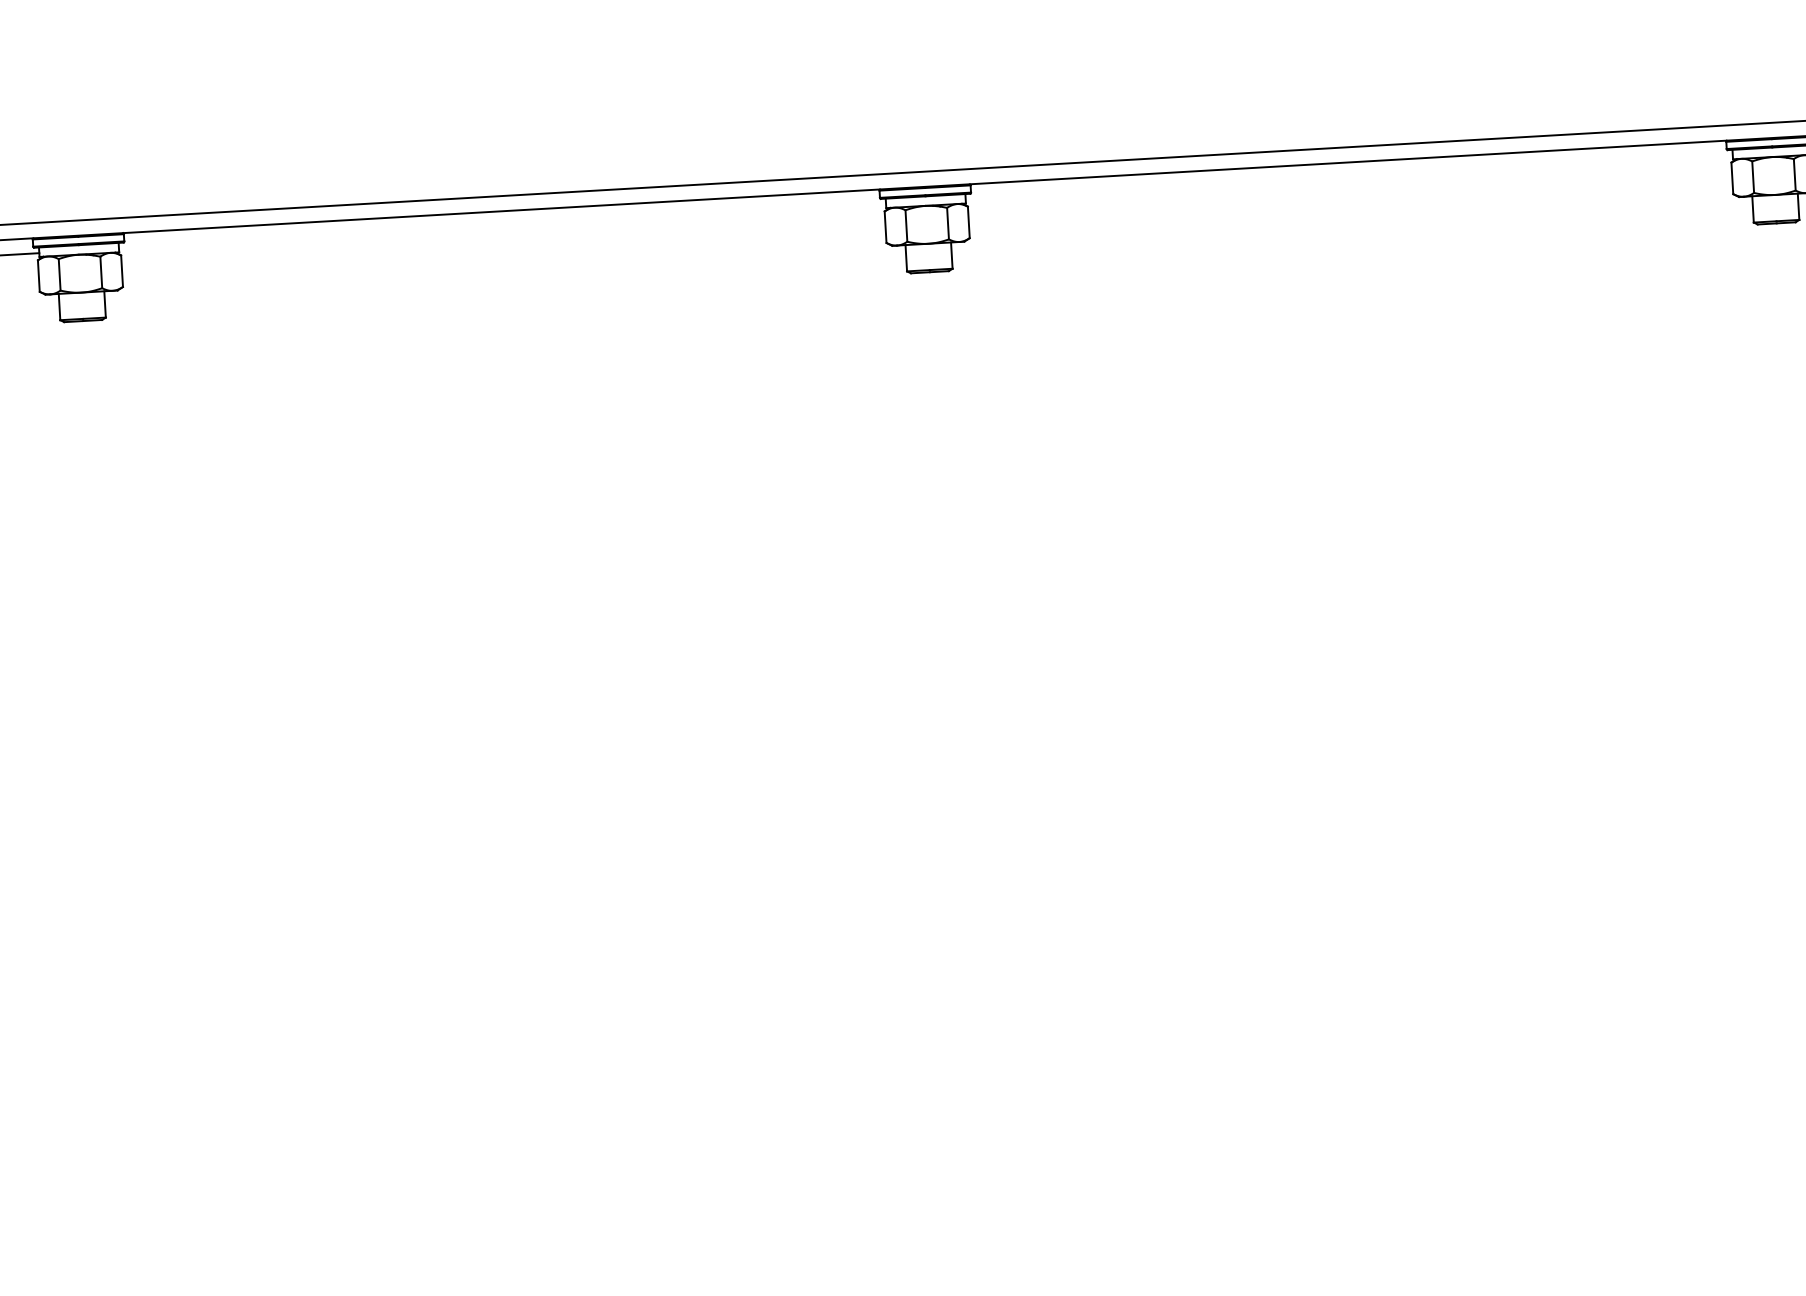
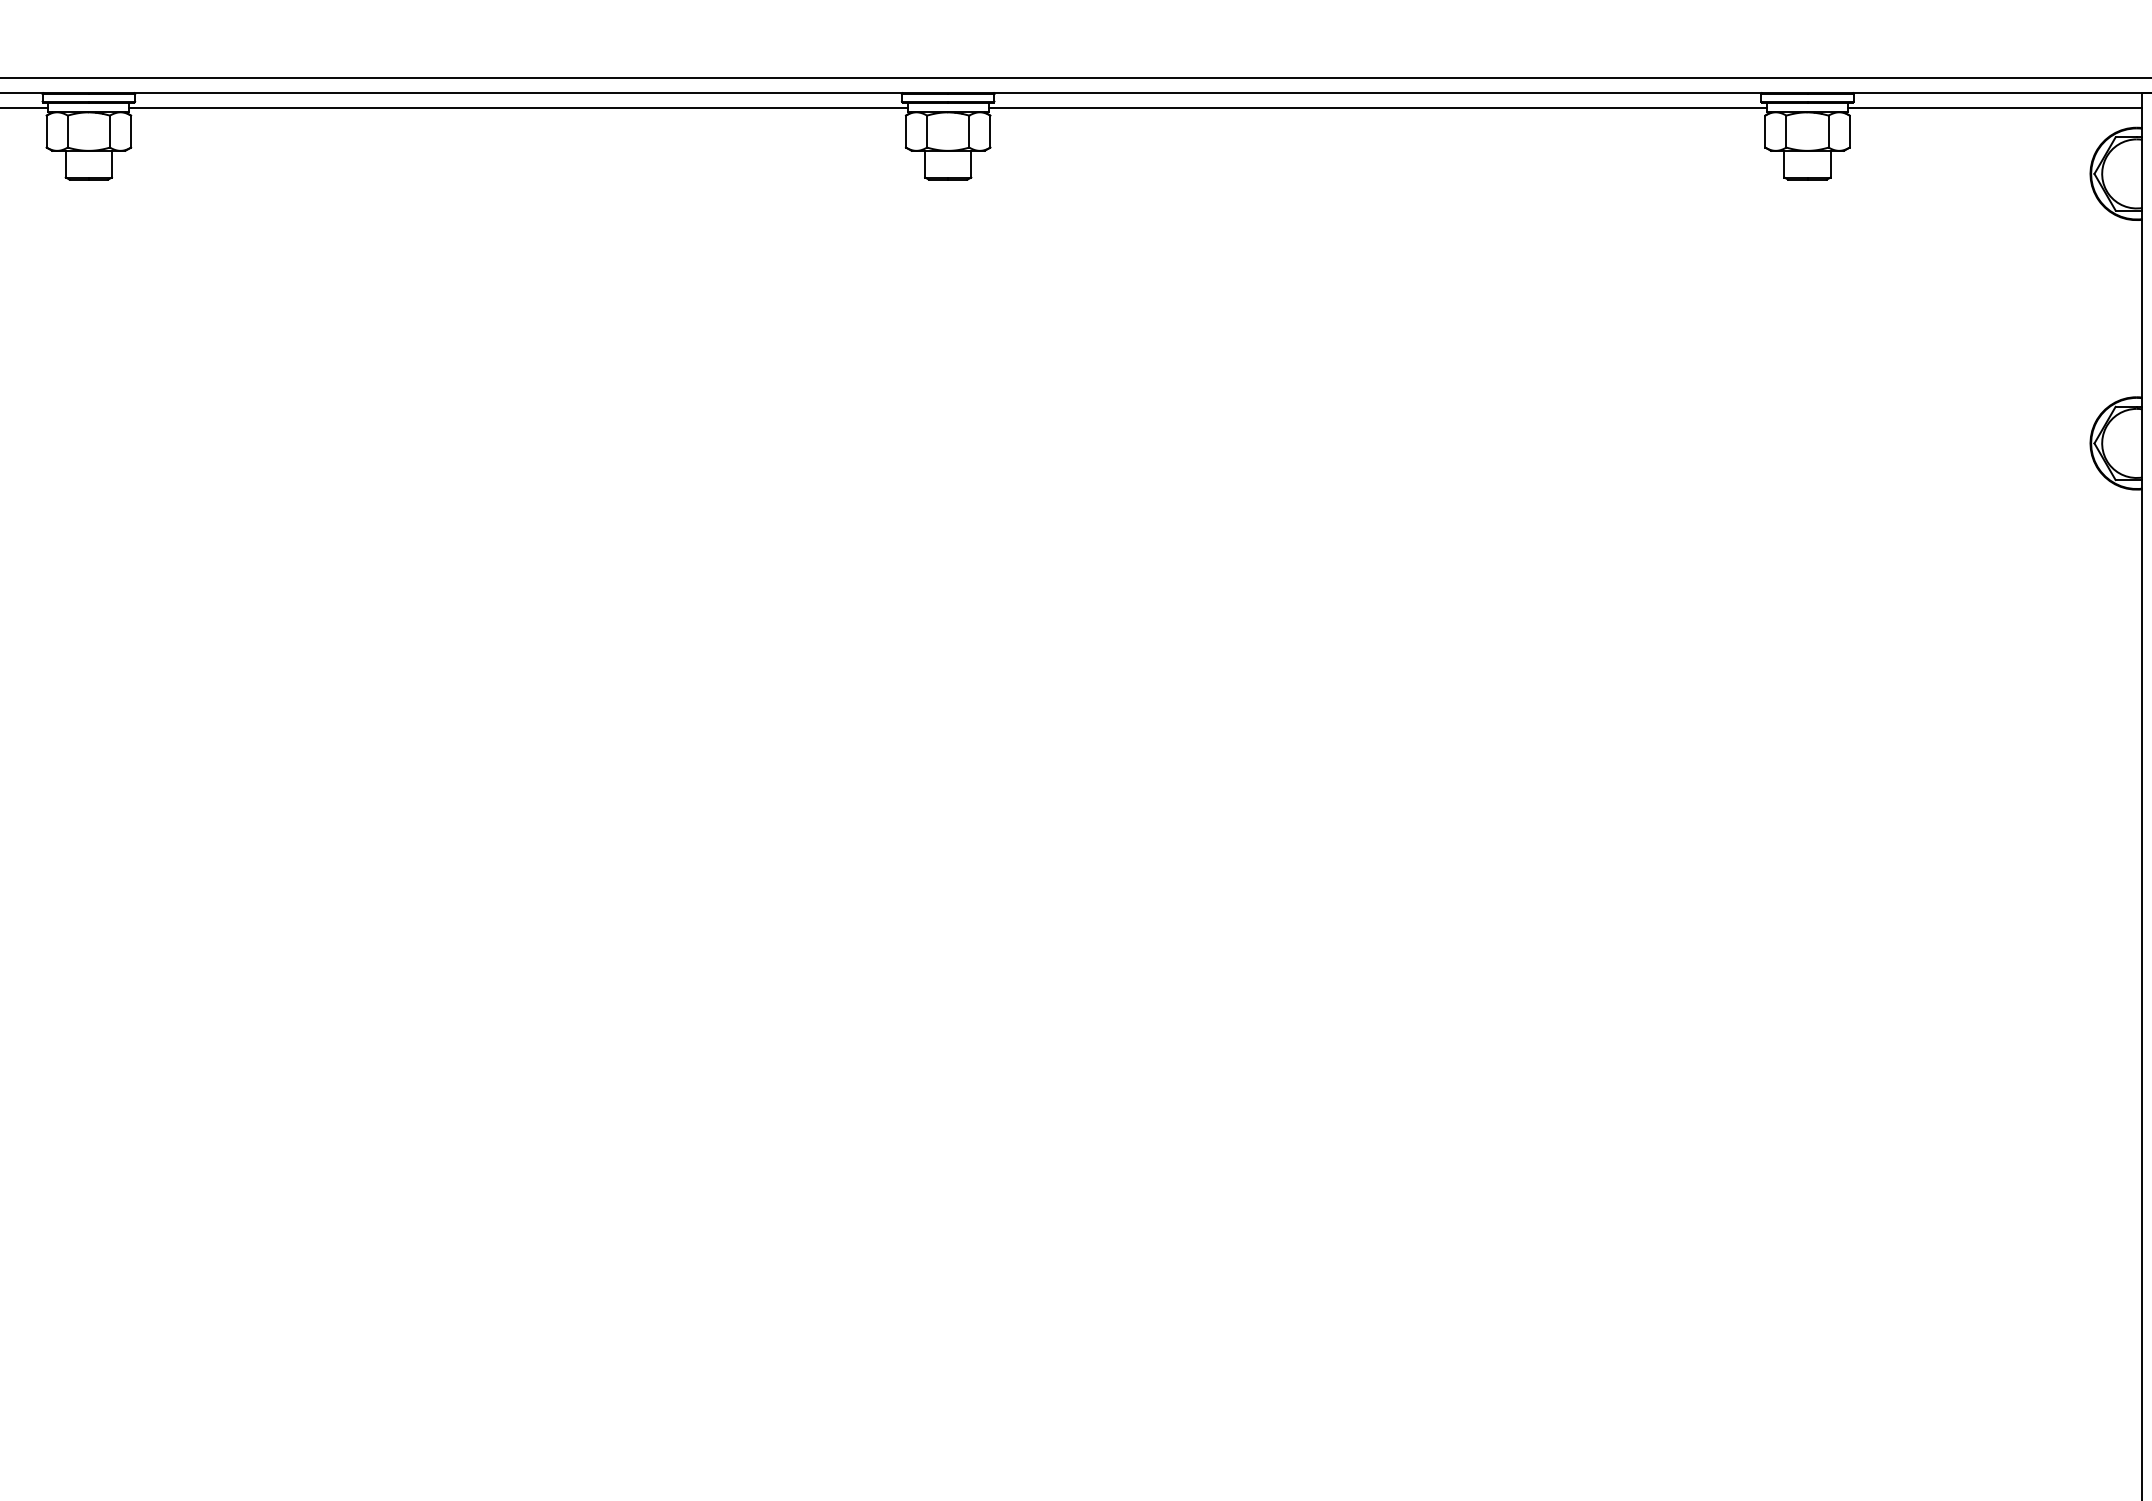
line: (1348, 177) -> (1377, 108), added
line: (502, 226) -> (518, 108), added

